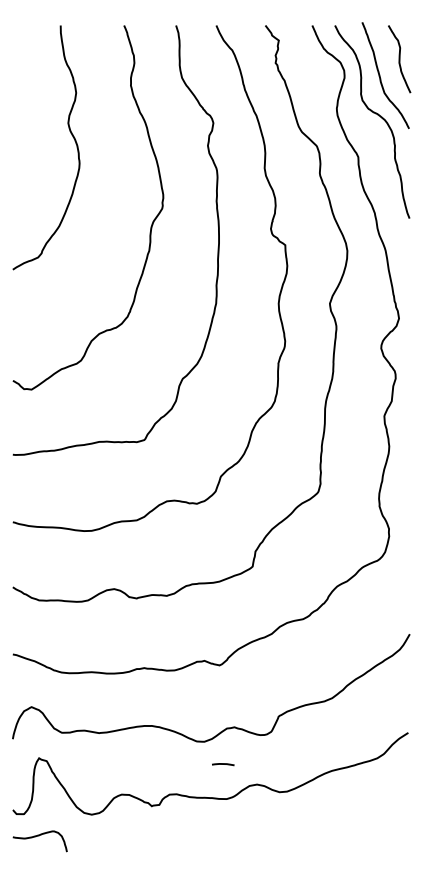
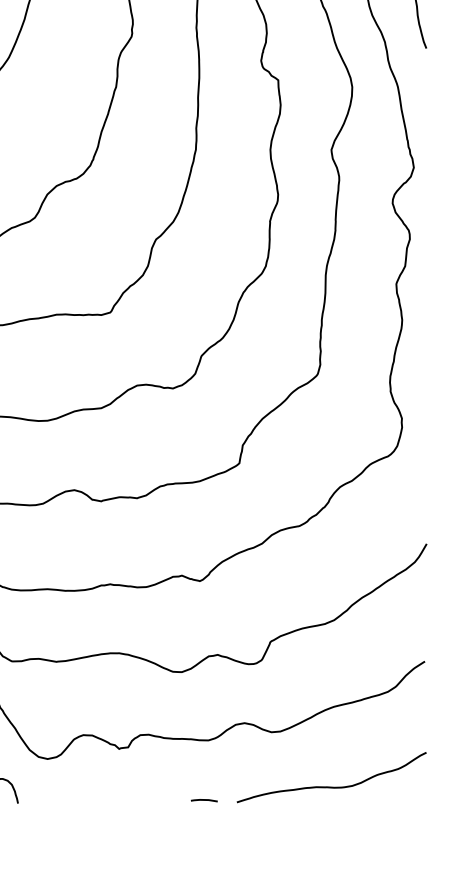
line: (223, 764) -> (204, 800), moved
curve: (329, 837) -> (330, 786), added

